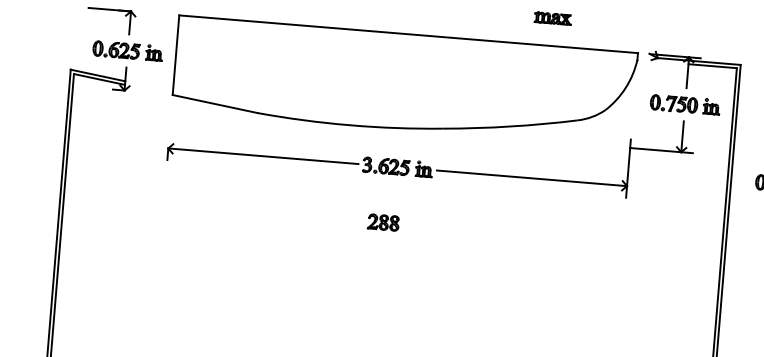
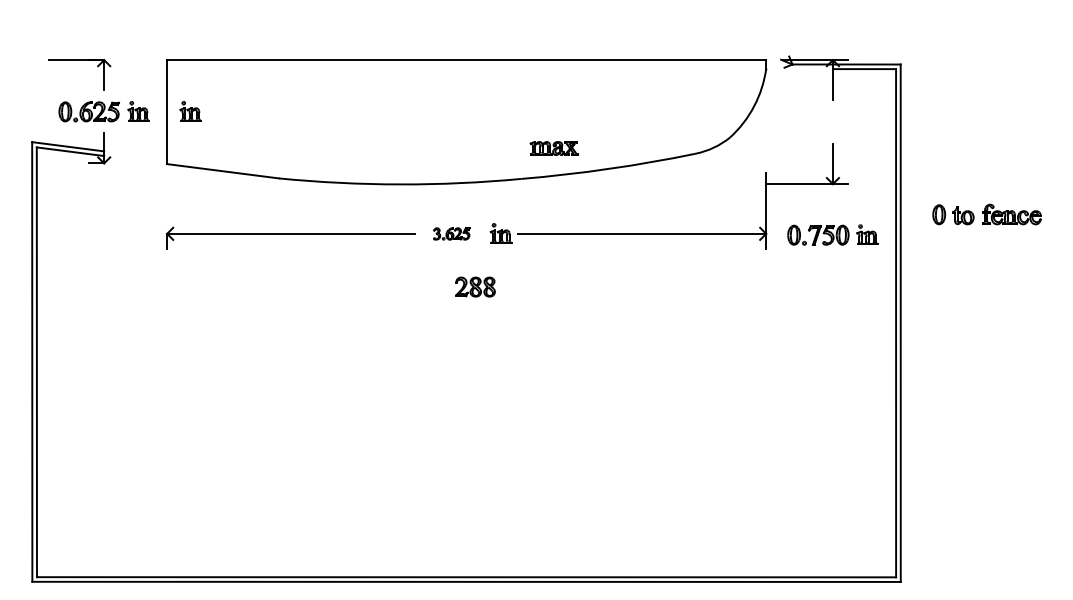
part: (552, 18) -> (553, 148), moved
part: (193, 56) -> (190, 111), added
part: (684, 104) -> (832, 234), moved
part: (386, 166) -> (451, 233), size x0.6
part: (383, 222) -> (475, 286), moved

